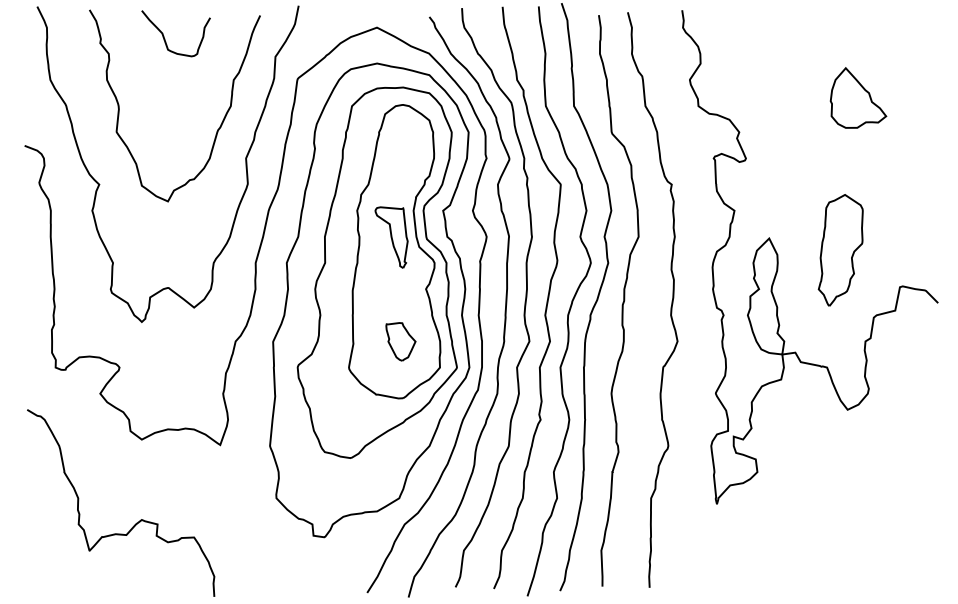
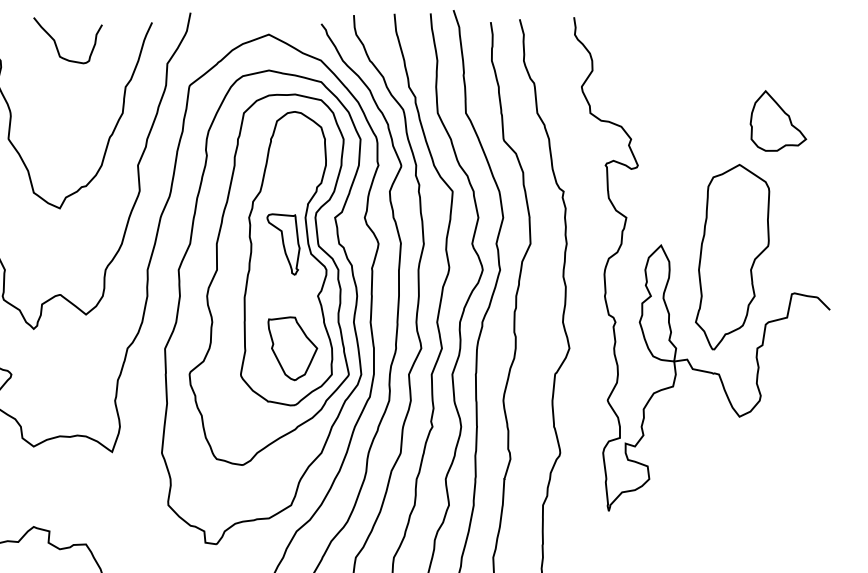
part: (858, 97) -> (778, 120), moved
part: (840, 250) -> (732, 257), size x1.67
part: (400, 341) -> (292, 348), size x1.67

